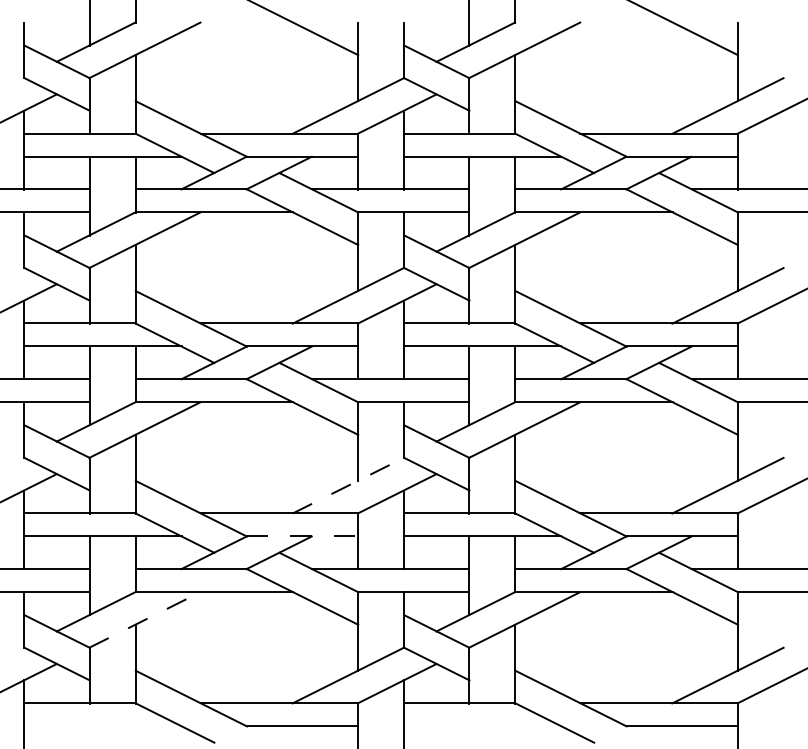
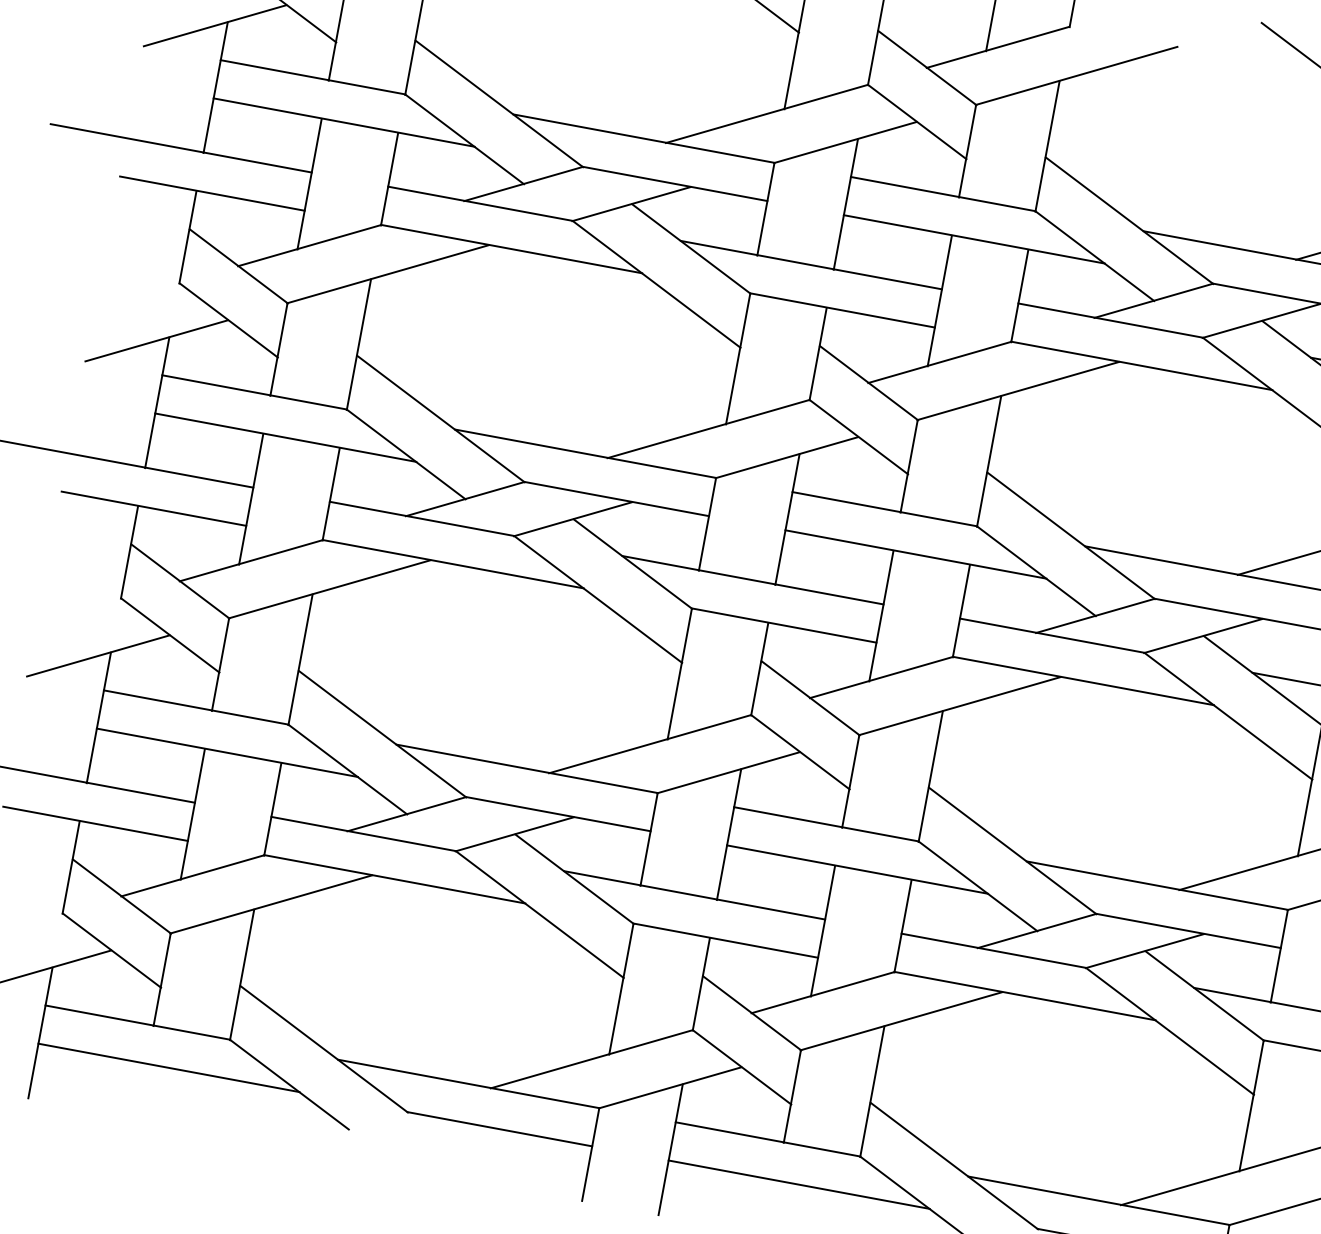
line: (348, 485) -> (650, 743), dashed -> solid
line: (302, 536) -> (558, 814), dashed -> solid
line: (145, 619) -> (272, 903), dashed -> solid
line: (102, 726) -> (168, 1068), added
line: (482, 726) -> (798, 1185), added

